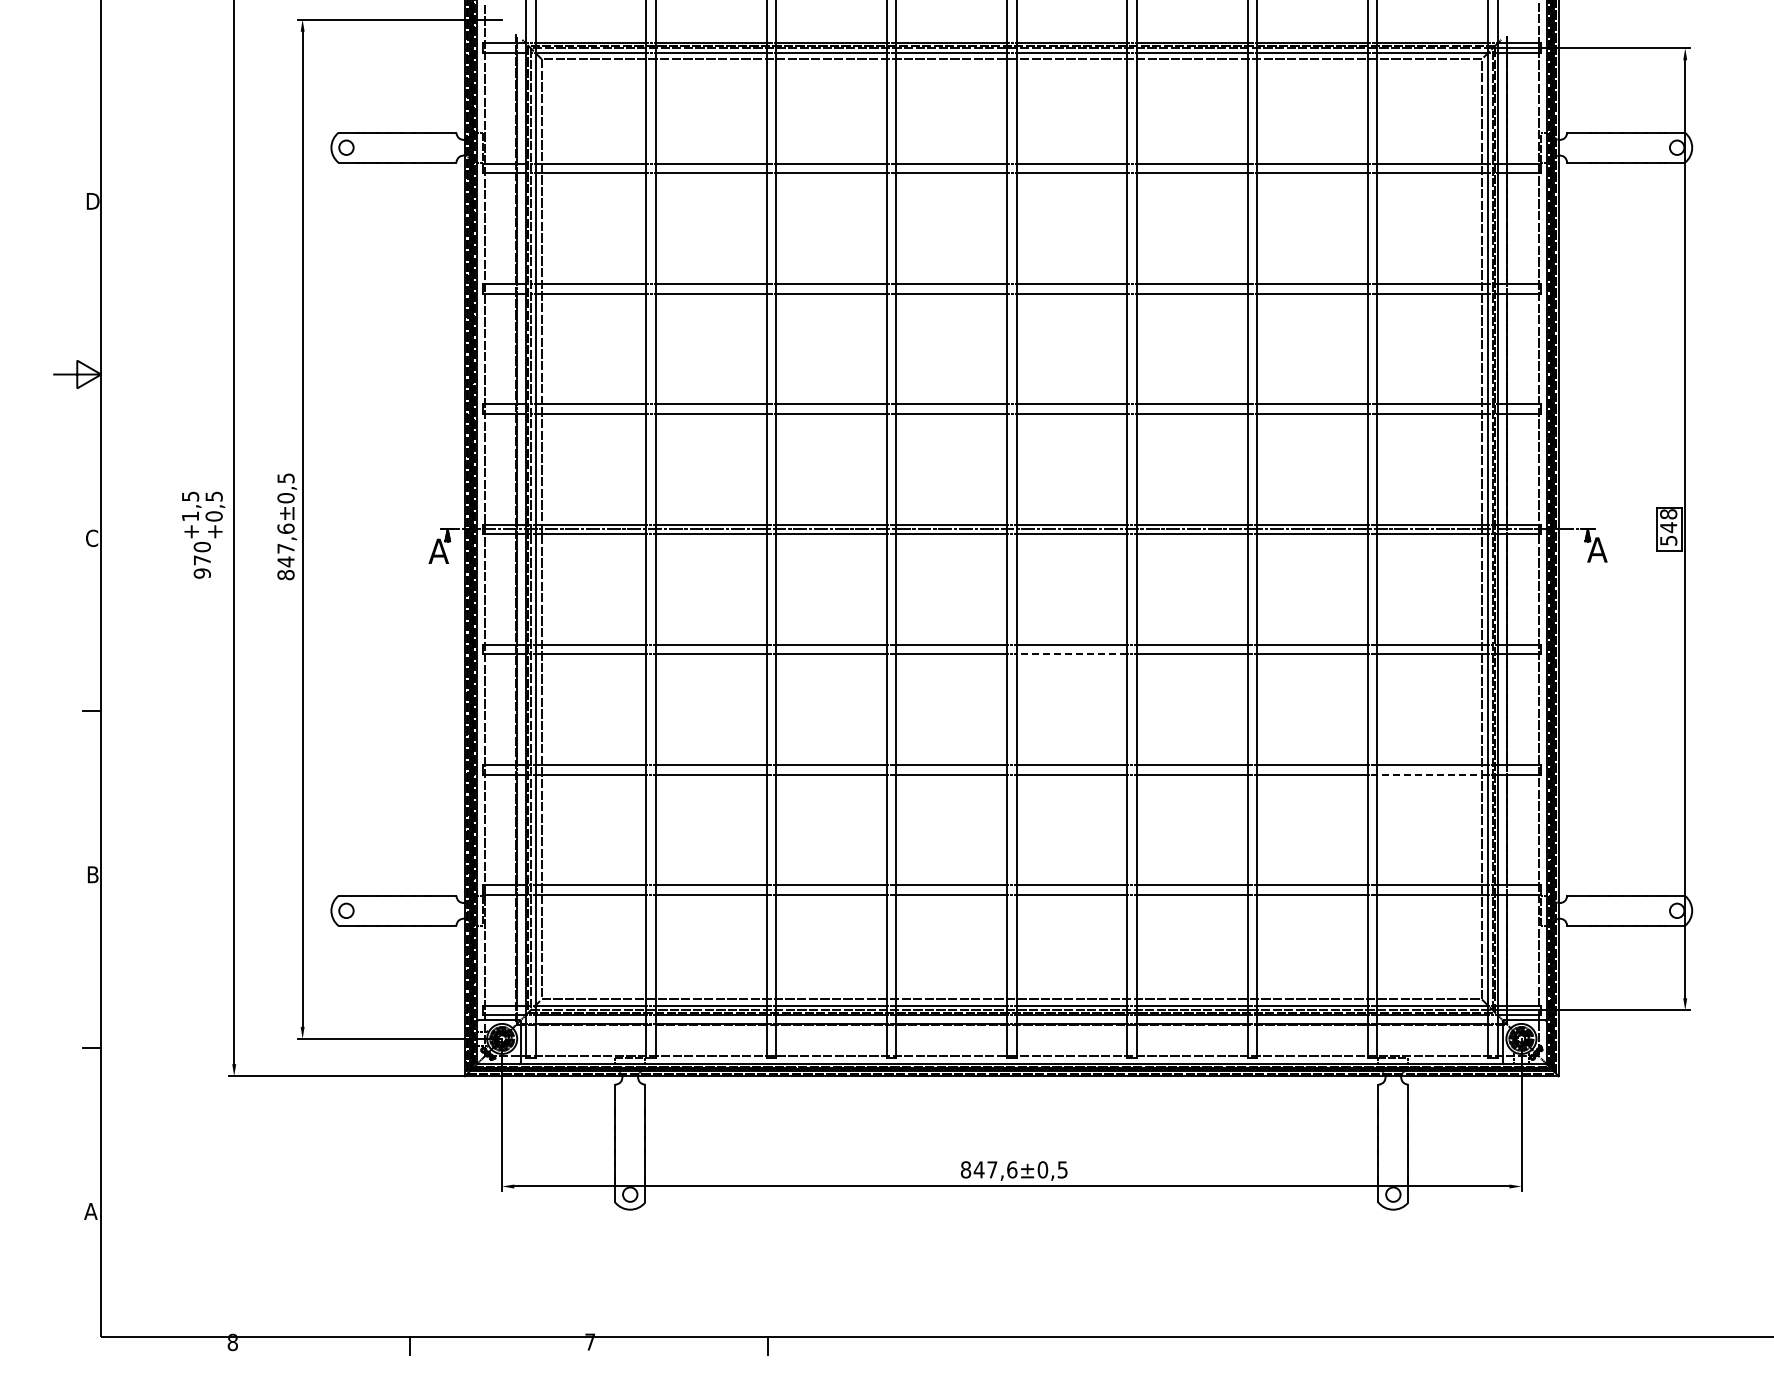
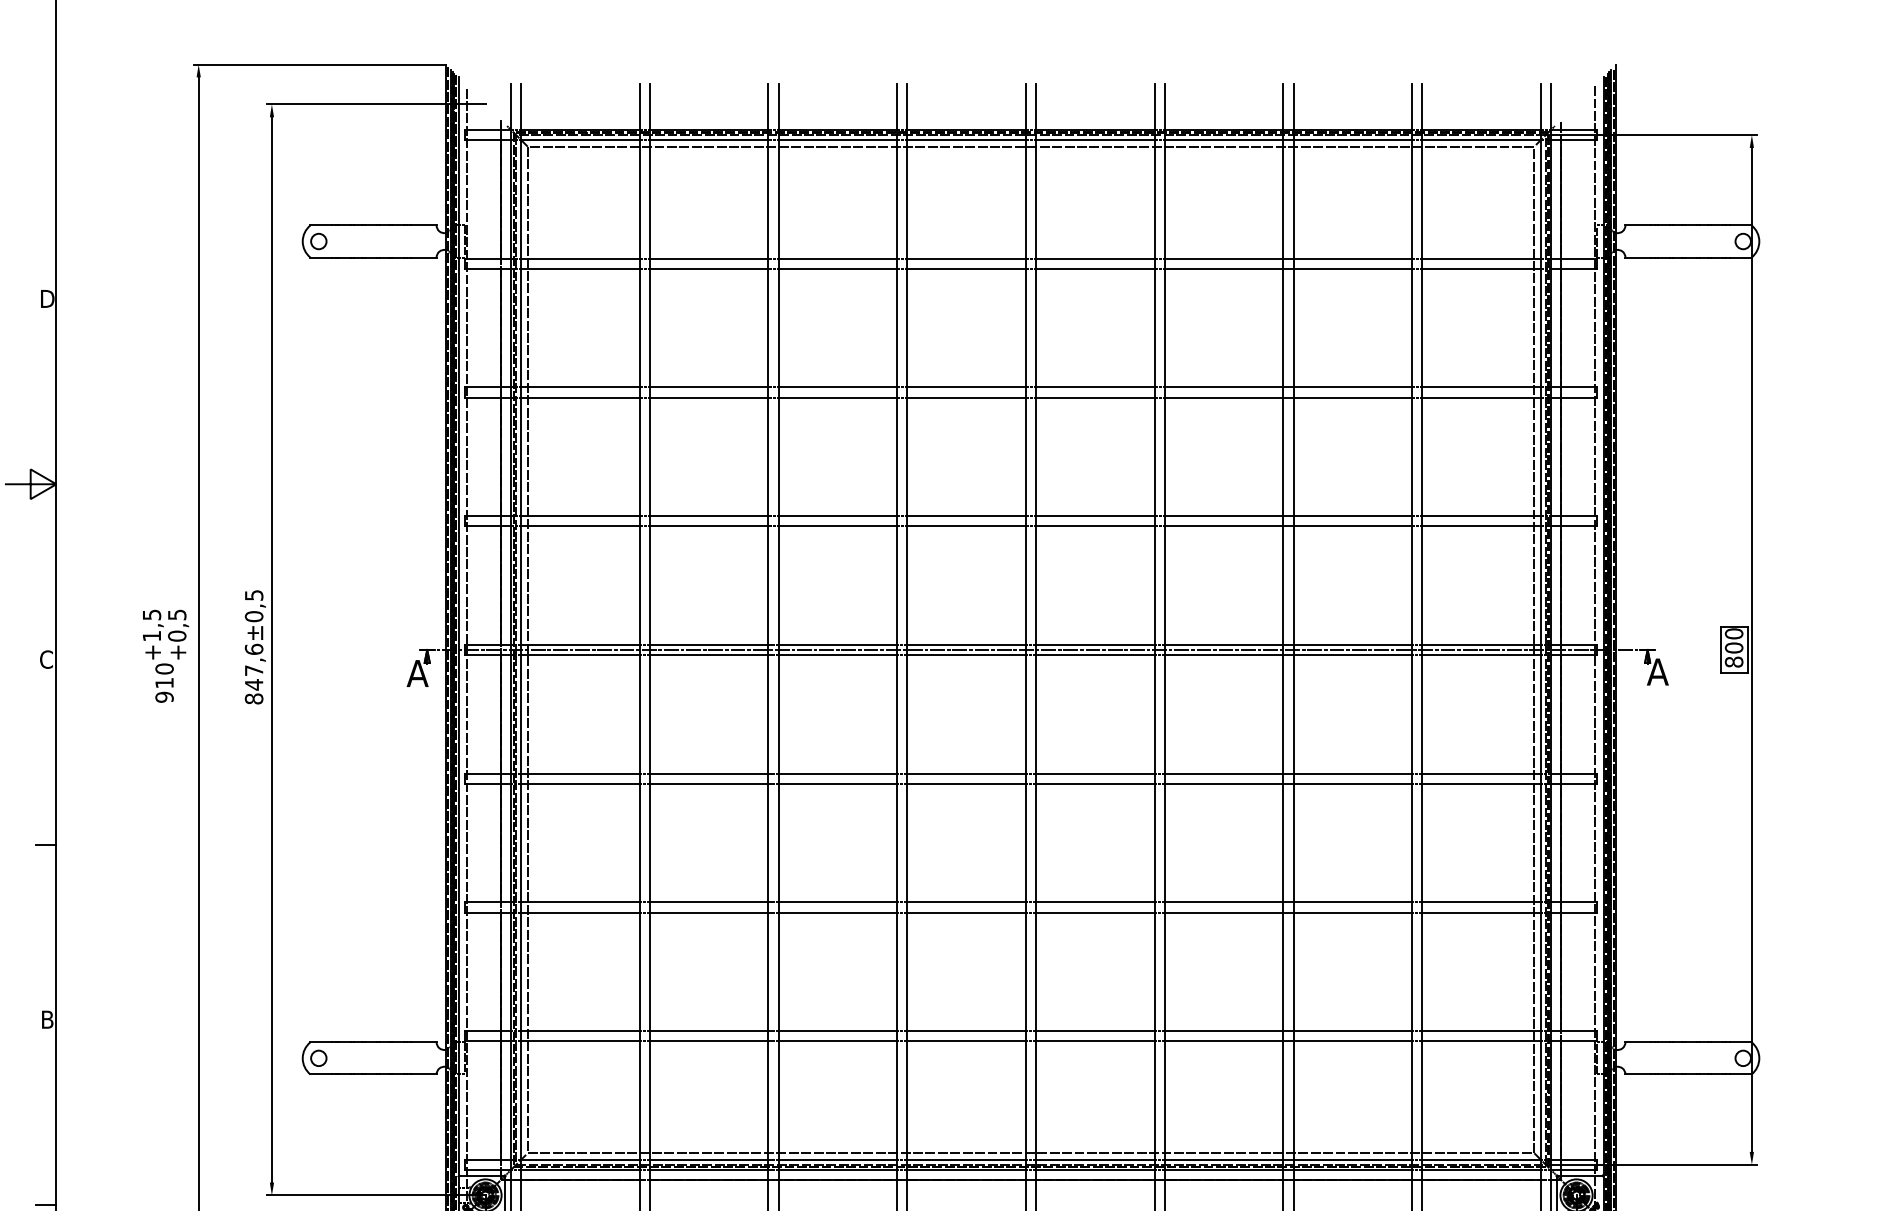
text: (1668, 527) -> (1733, 648), 548 -> 800
text: (202, 560) -> (164, 683), 970 -> 910
line: (1071, 654) -> (1094, 783), dashed -> solid
line: (1432, 774) -> (1481, 912), dashed -> solid

